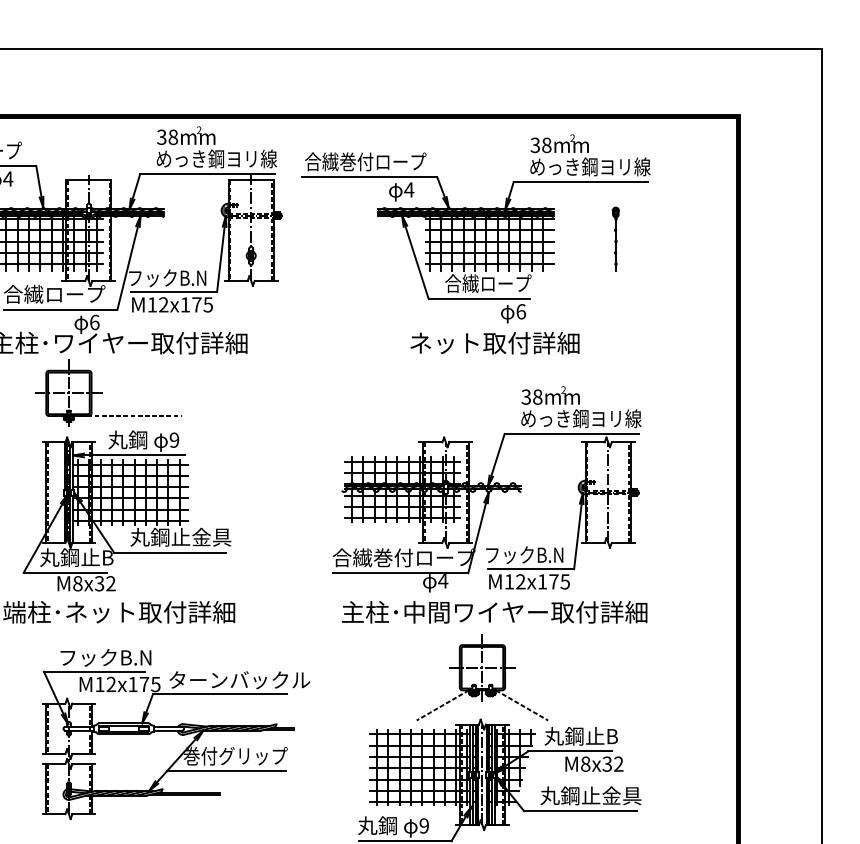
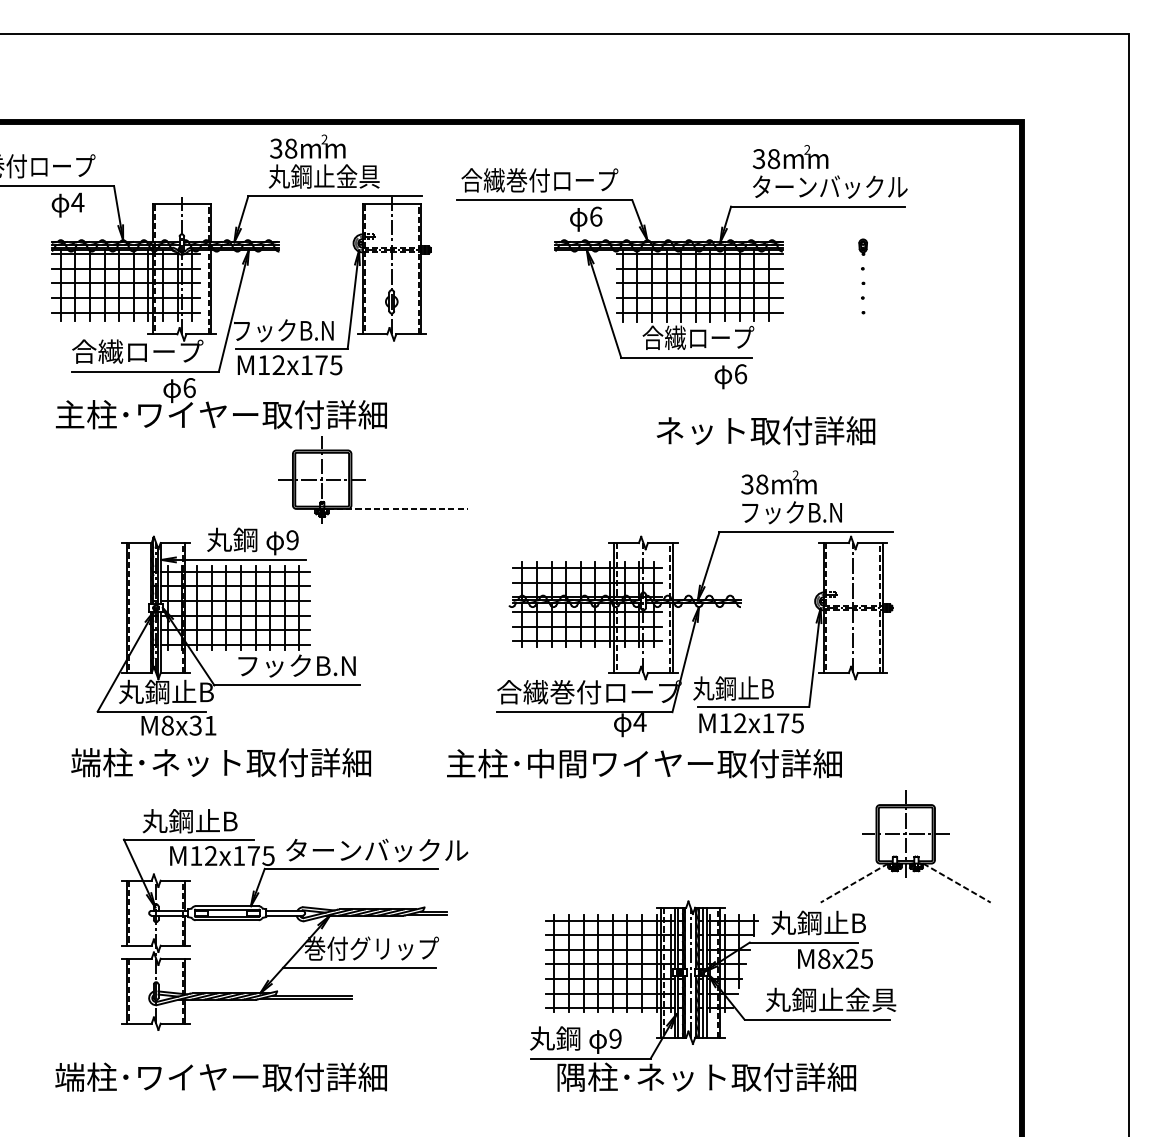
text: (216, 158) -> (346, 176), めっき鋼ヨリ線 -> 丸鋼止金具
text: (590, 166) -> (830, 186), めっき鋼ヨリ線 -> ターンバックル
text: (408, 189) -> (595, 216), 4 -> 6
line: (616, 243) -> (863, 286), removed
text: (494, 342) -> (765, 430), moved
part: (102, 393) -> (365, 479), moved
text: (581, 418) -> (818, 512), めっき鋼ヨリ線 -> フックB.N
text: (180, 537) -> (300, 665), 丸鋼止金具 -> フックB.N
text: (524, 554) -> (744, 688), フックB.N -> 丸鋼止B
text: (110, 583) -> (210, 725), M8x32 -> M8x31
text: (494, 612) -> (644, 763), moved
text: (104, 657) -> (202, 821), フックB.N -> 丸鋼止B
part: (482, 677) -> (905, 846), moved
text: (613, 764) -> (859, 959), M8x32 -> M8x25

